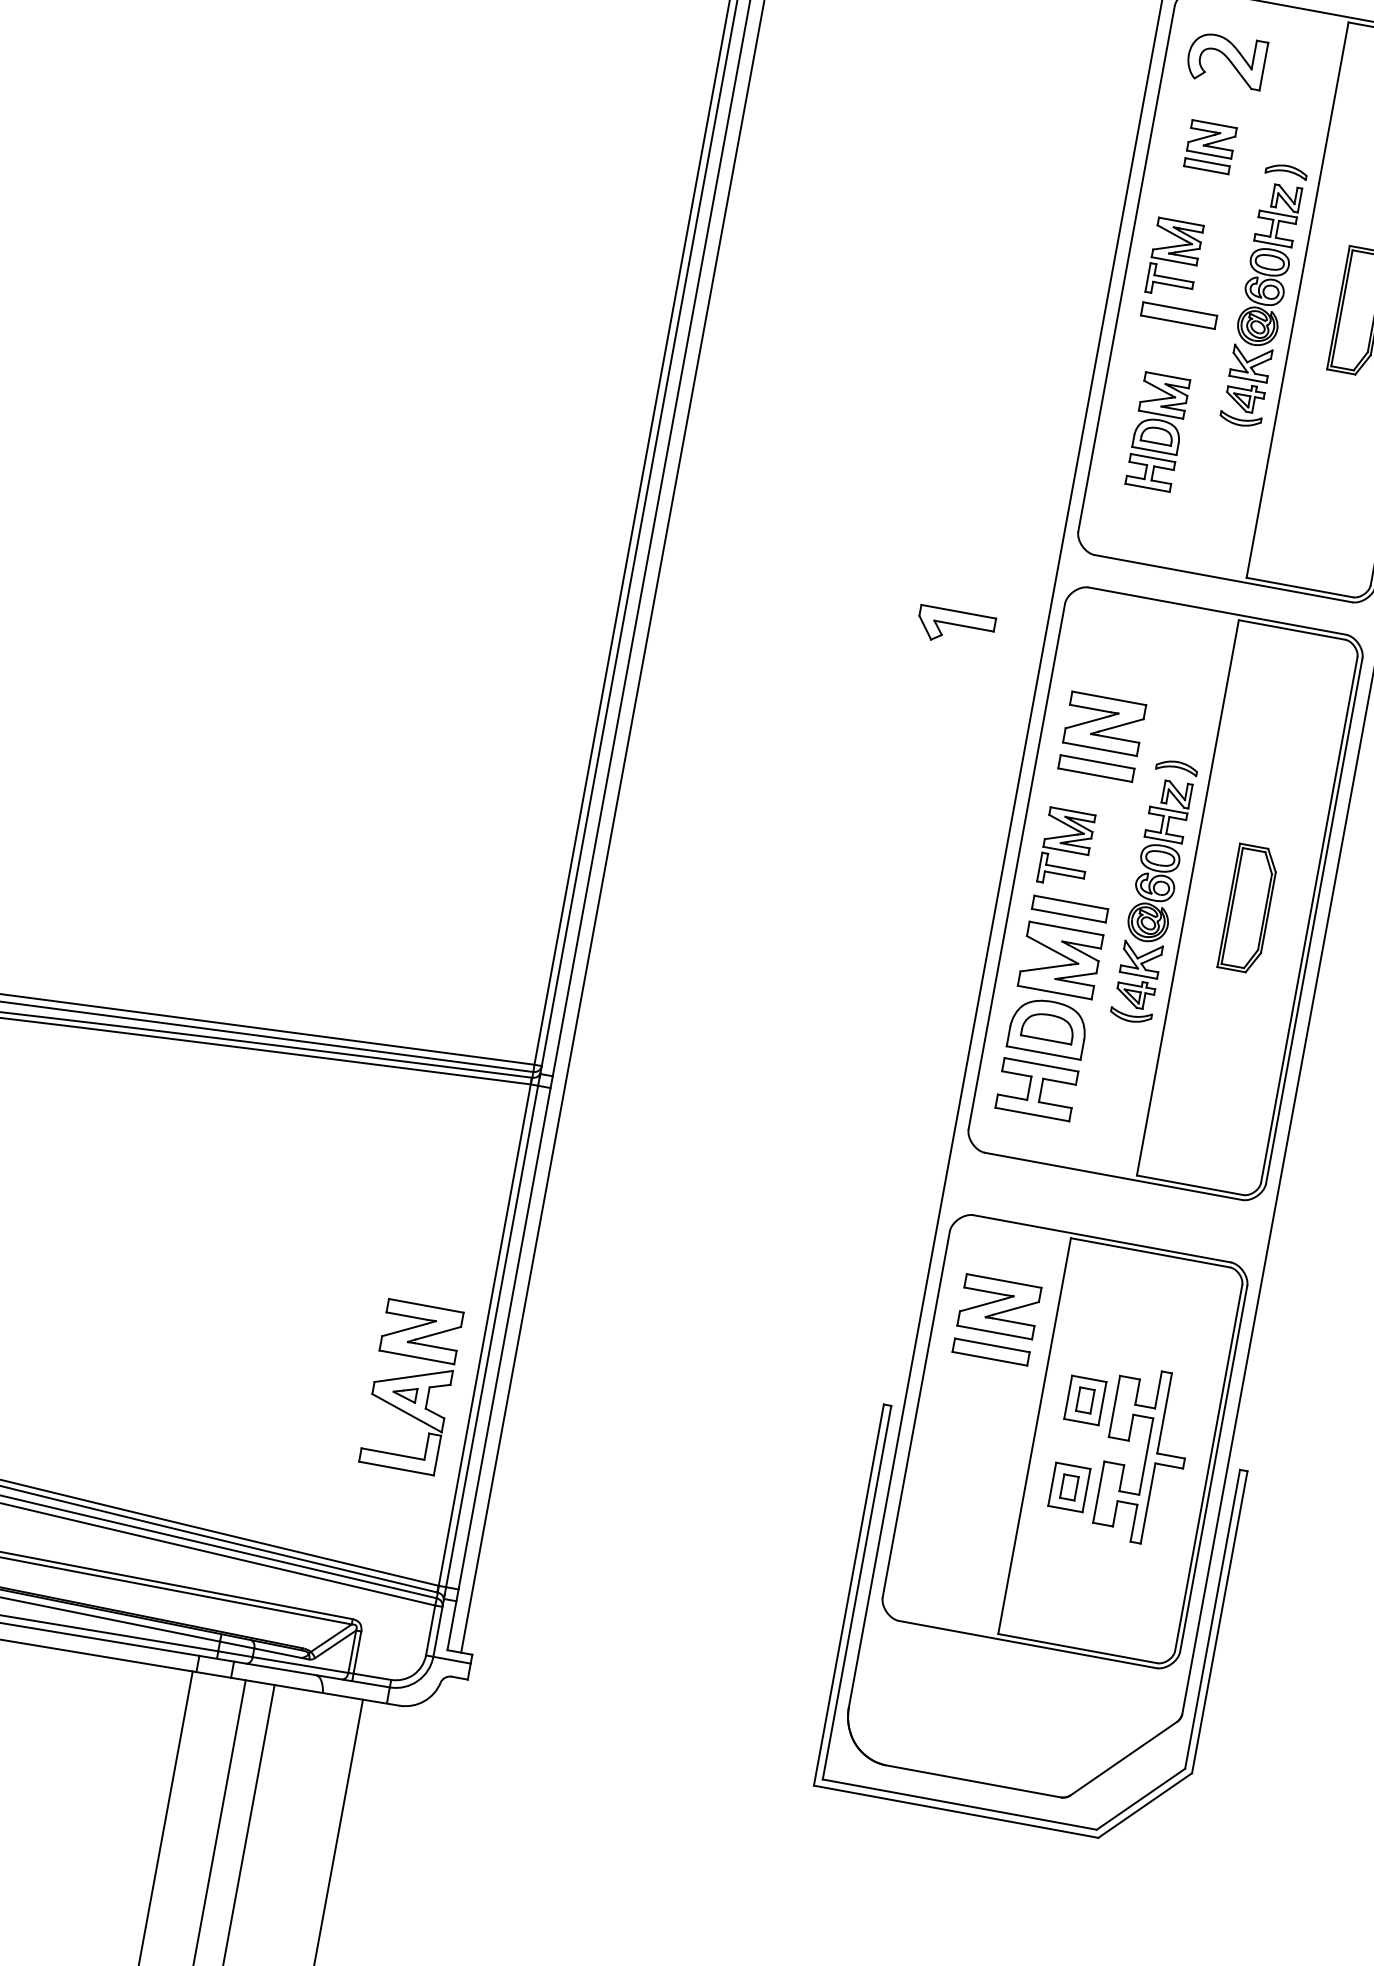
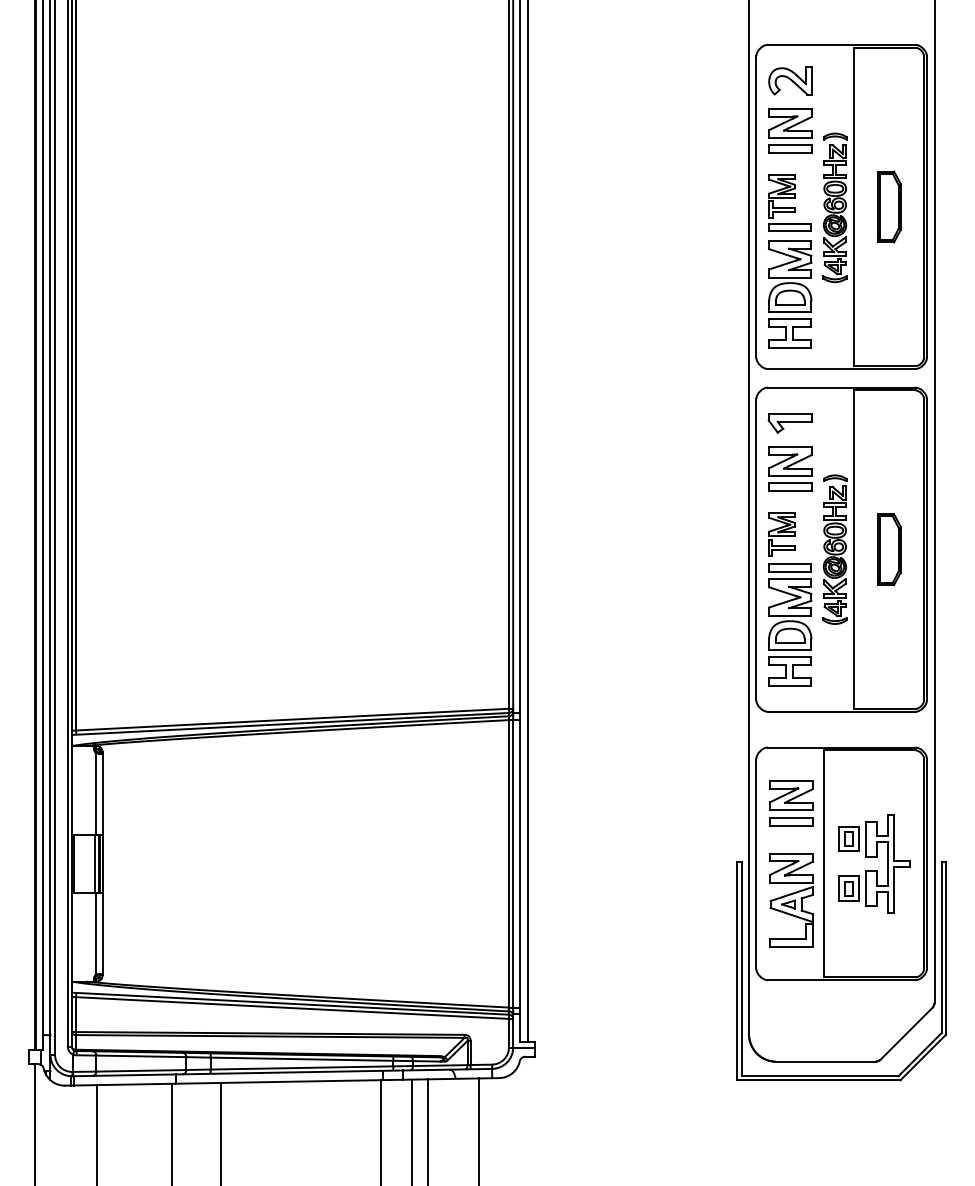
part: (1210, 146) -> (790, 130), size x1.67
part: (1158, 432) -> (790, 294), size x1.67
part: (954, 627) -> (789, 423), moved
part: (411, 1387) -> (791, 900), moved

